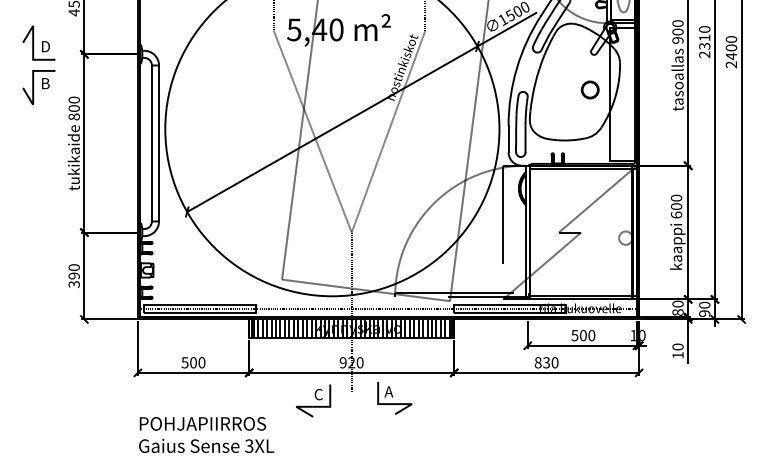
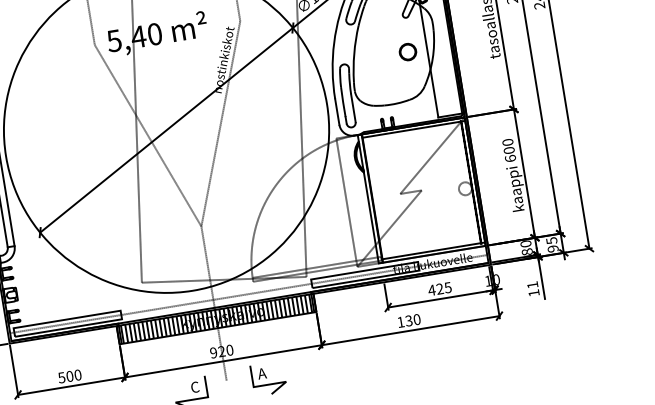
text: (704, 304) -> (551, 240), 90 -> 95
text: (583, 335) -> (440, 288), 500 -> 425
text: (677, 346) -> (532, 284), 10 -> 11
text: (537, 362) -> (400, 322), 830 -> 130

